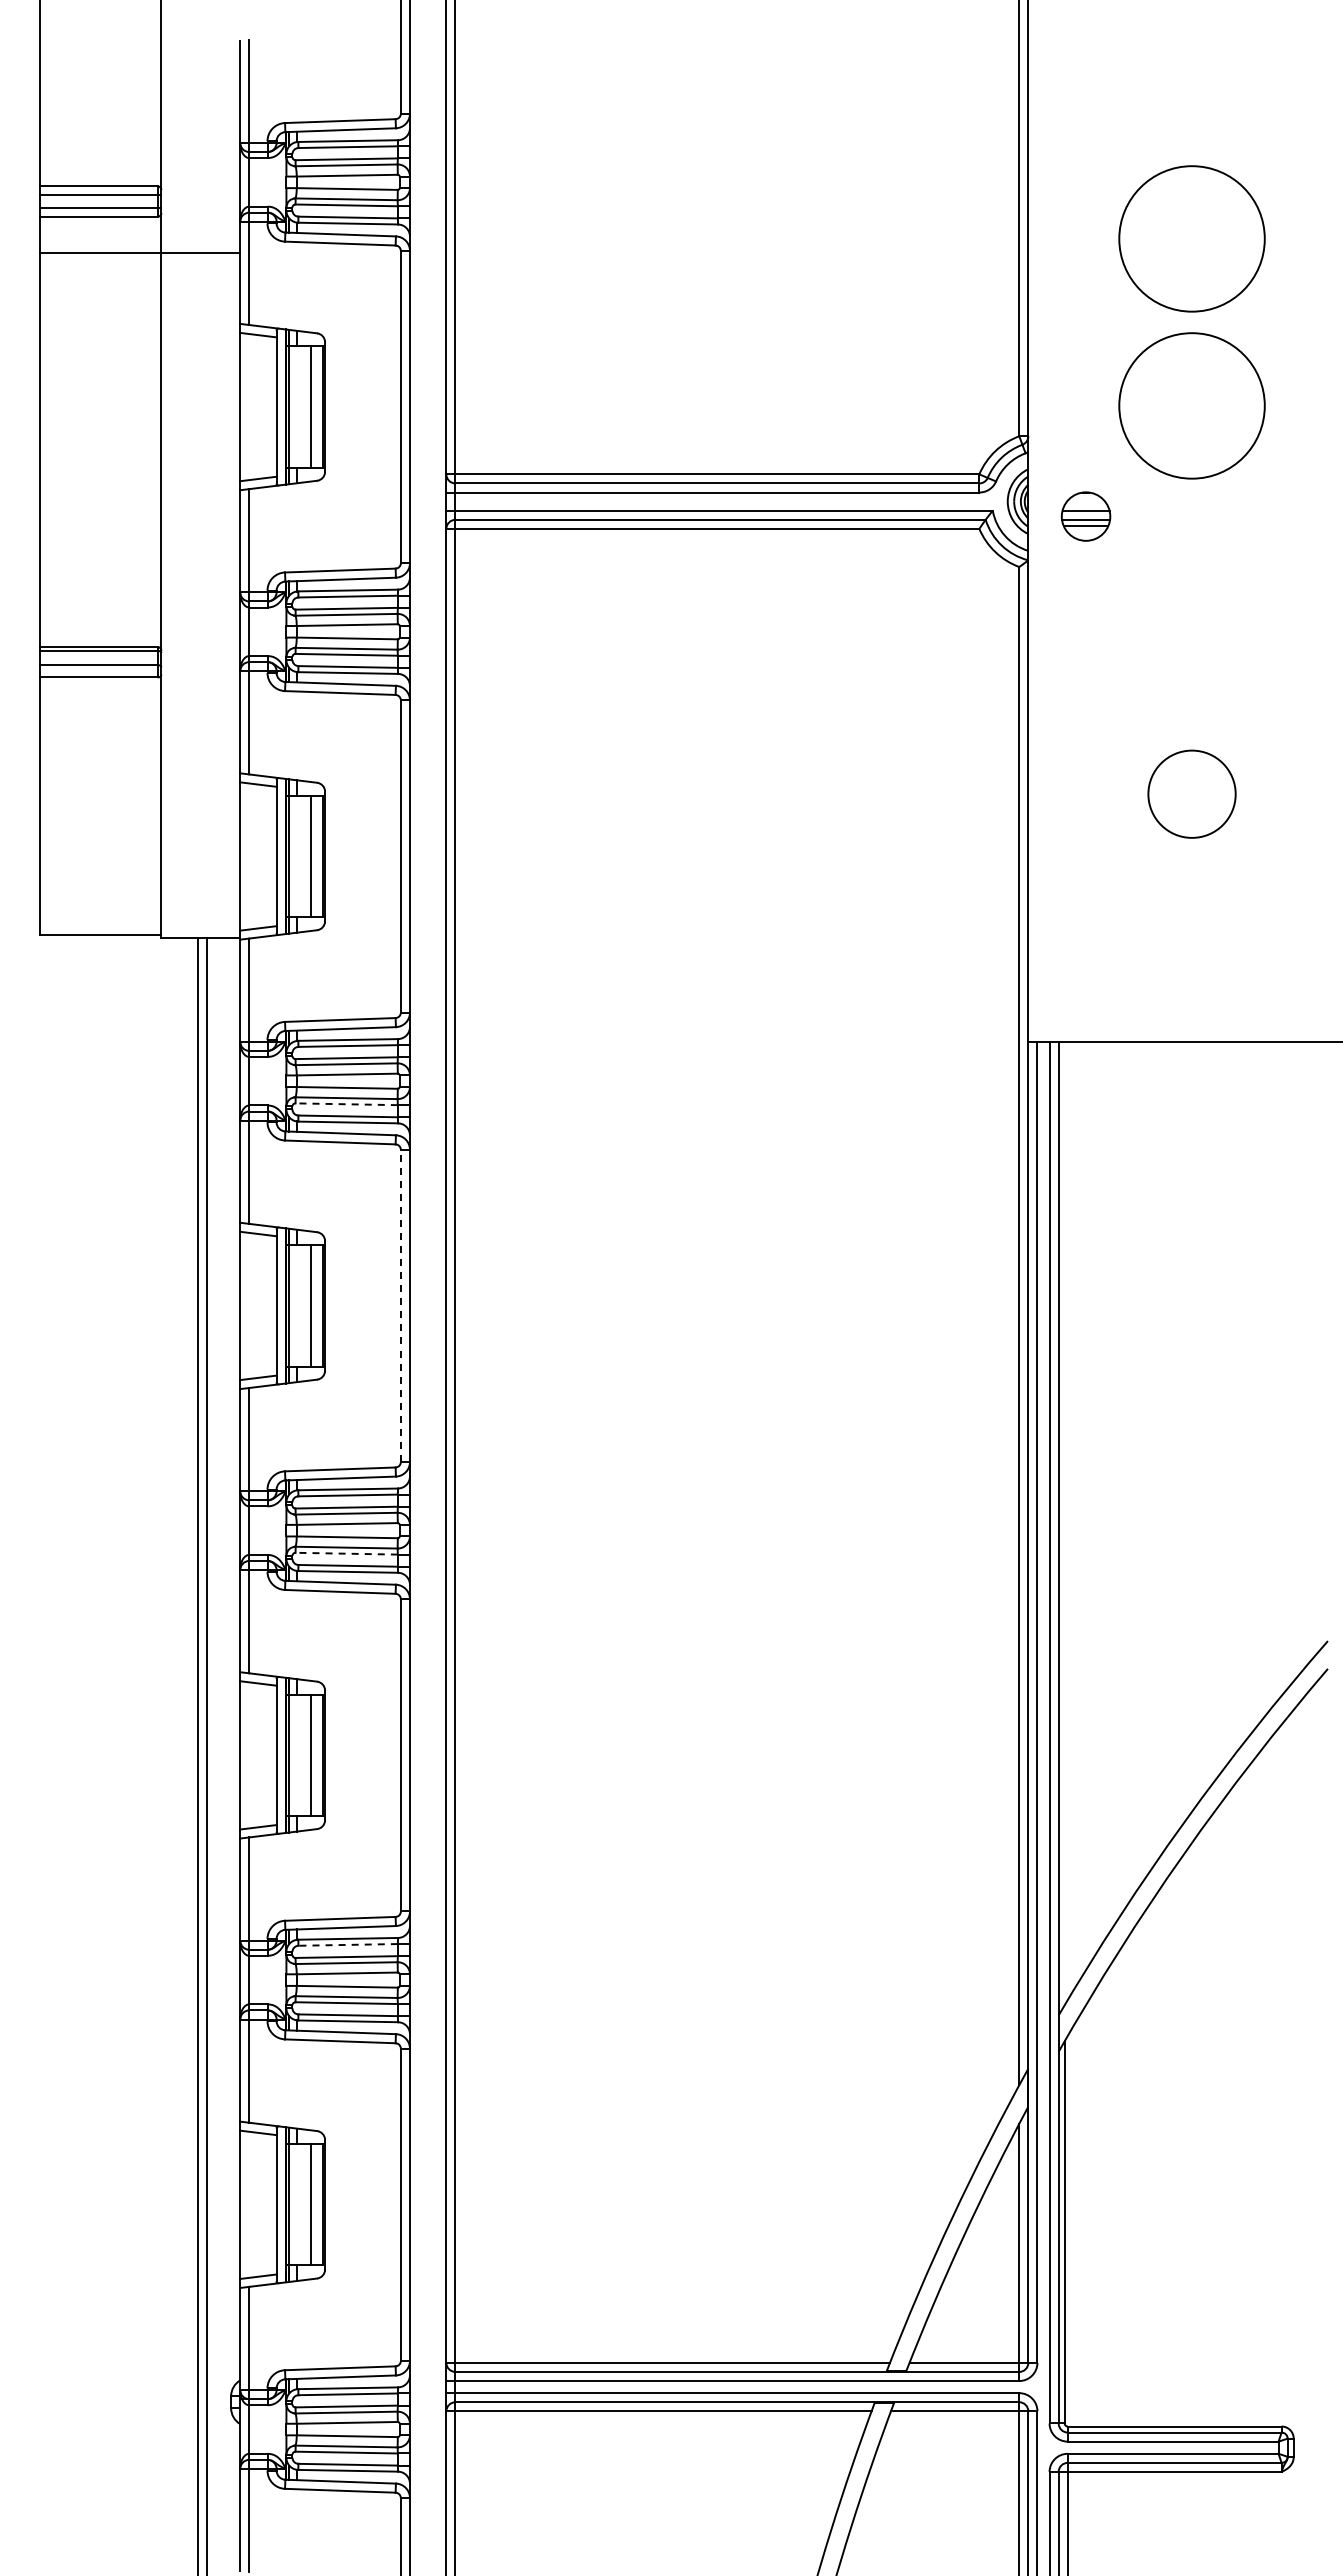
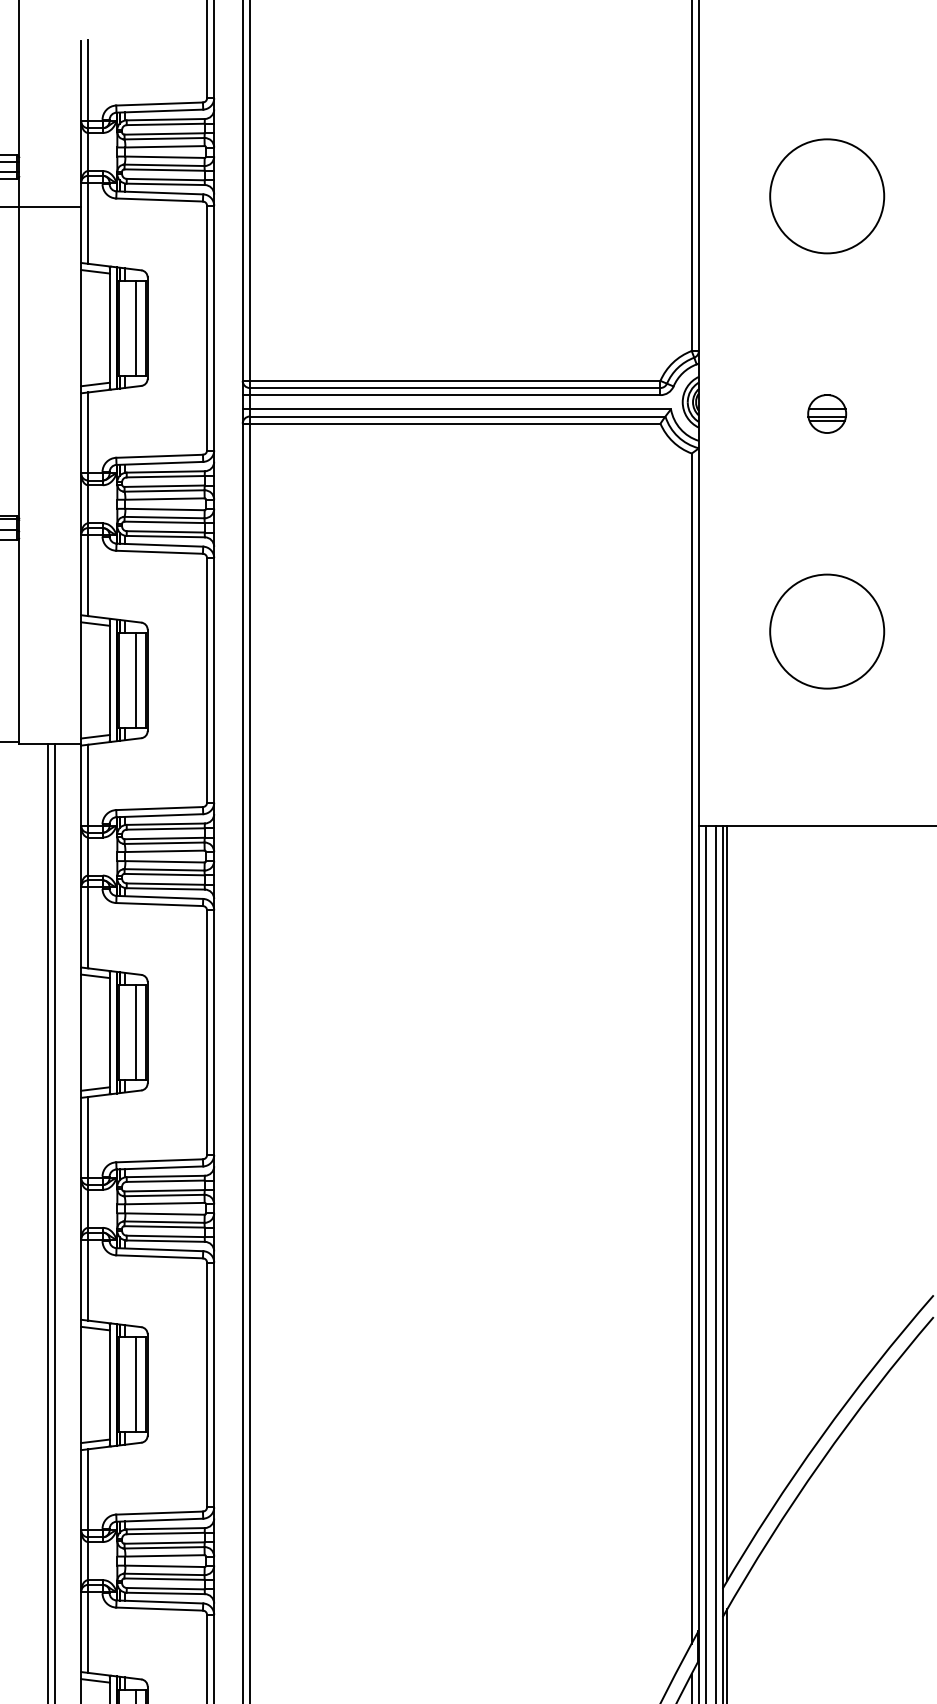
circle: (1191, 405) -> (826, 326), removed
part: (1085, 516) -> (826, 413), moved
circle: (1191, 794) -> (826, 631), size x1.67
line: (346, 1104) -> (164, 874), dashed -> solid
line: (400, 1305) -> (206, 1032), dashed -> solid
line: (1064, 1523) -> (727, 1203), added
line: (346, 1553) -> (164, 1226), dashed -> solid
line: (348, 1944) -> (166, 1533), dashed -> solid

